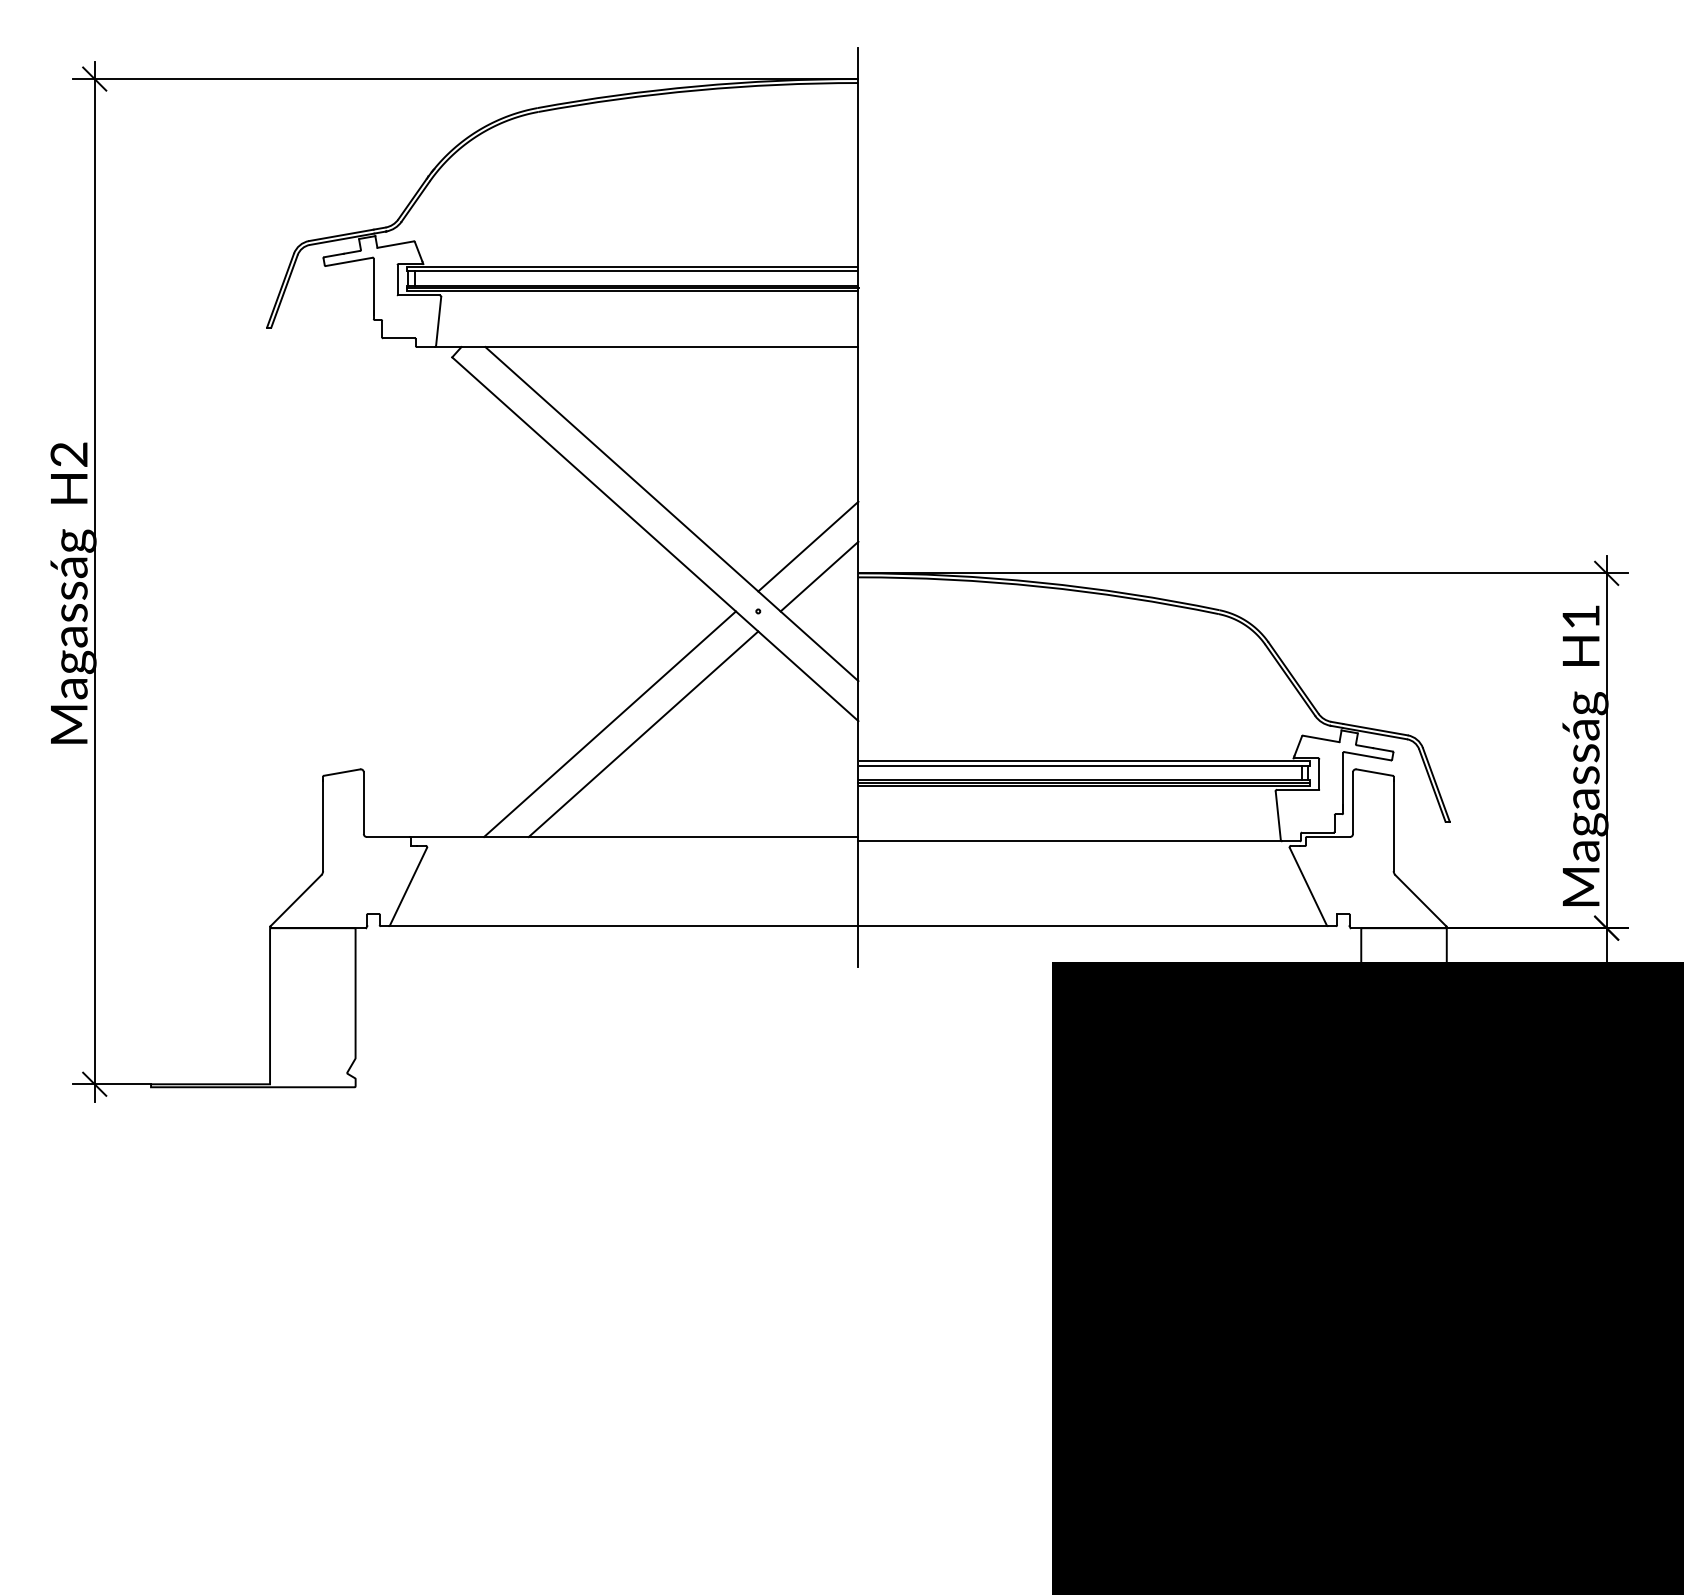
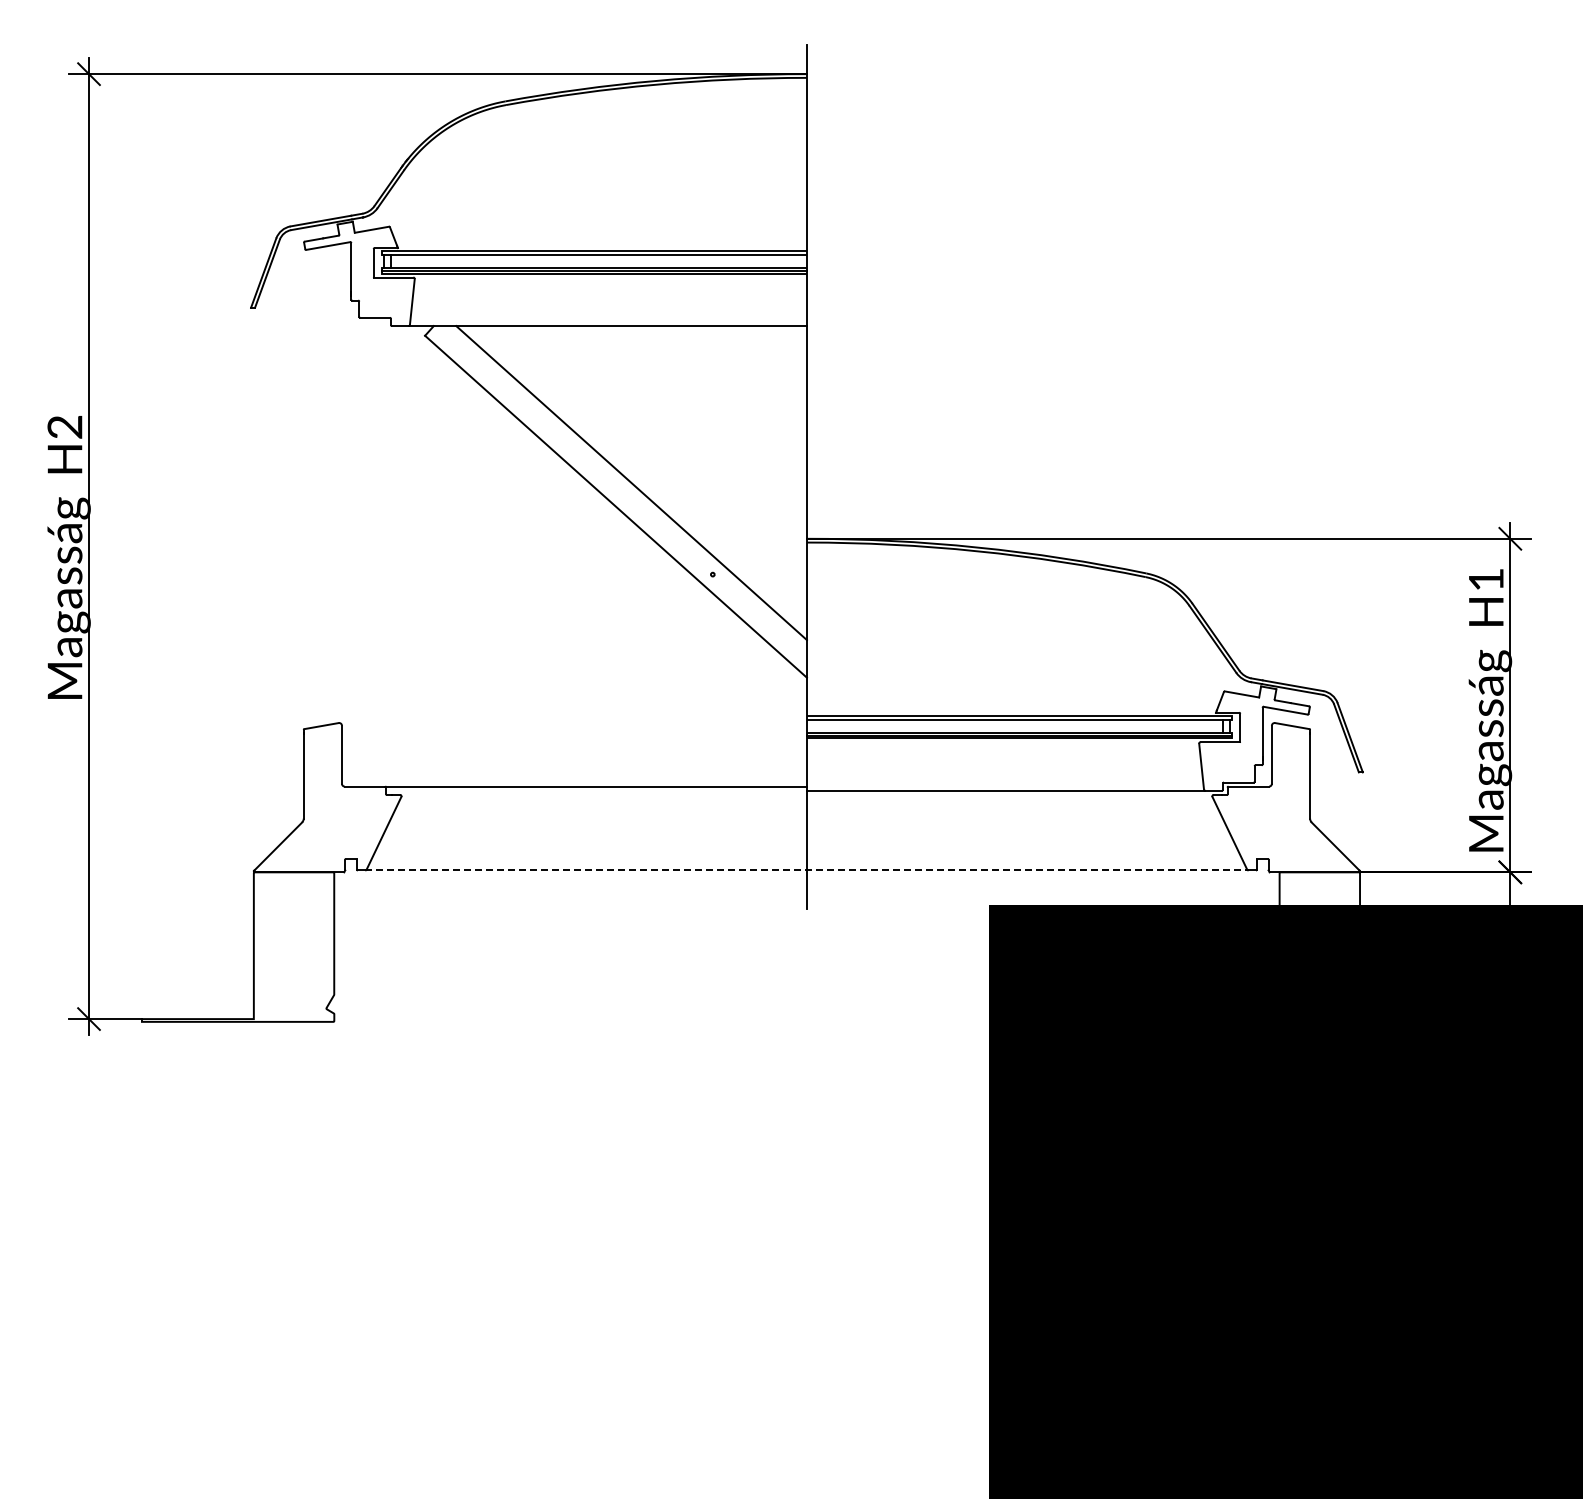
line: (807, 546) -> (759, 513), removed
line: (818, 576) -> (769, 541), removed
line: (610, 724) -> (573, 680), removed
line: (643, 733) -> (604, 689), removed
line: (857, 926) -> (806, 870), solid -> dashed

